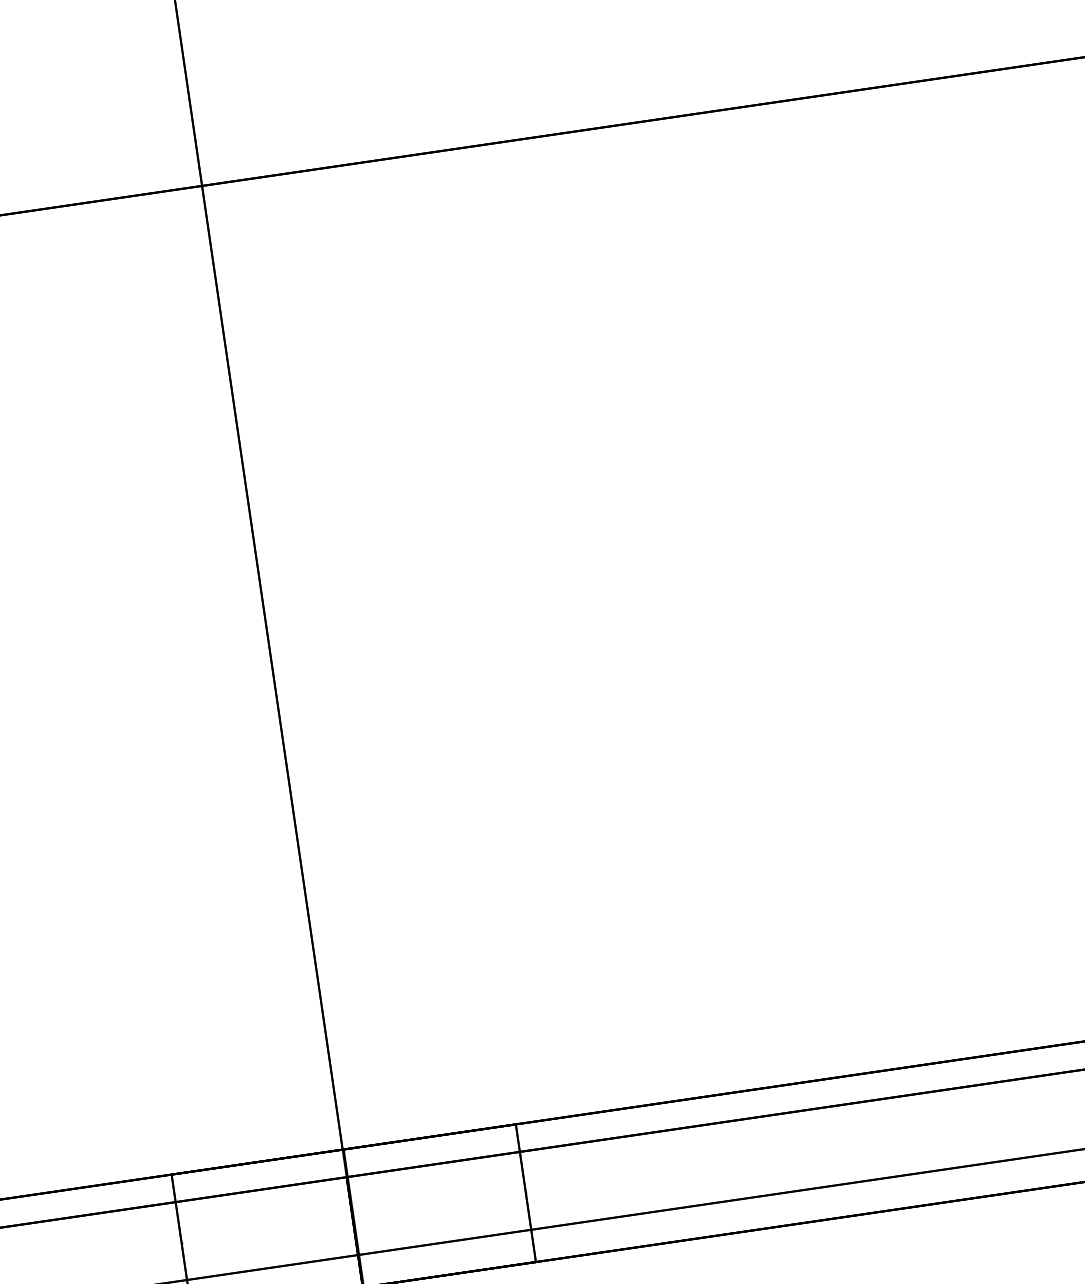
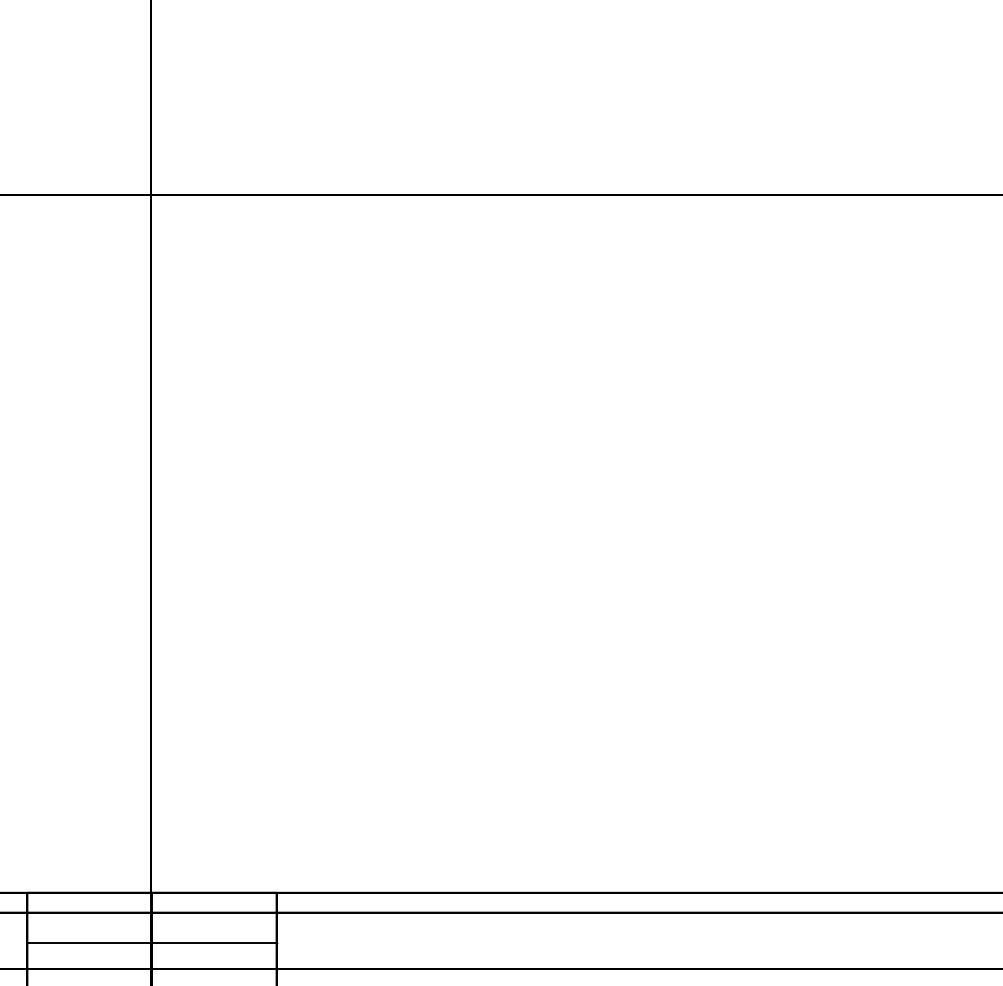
line: (353, 1218) -> (151, 942), added

